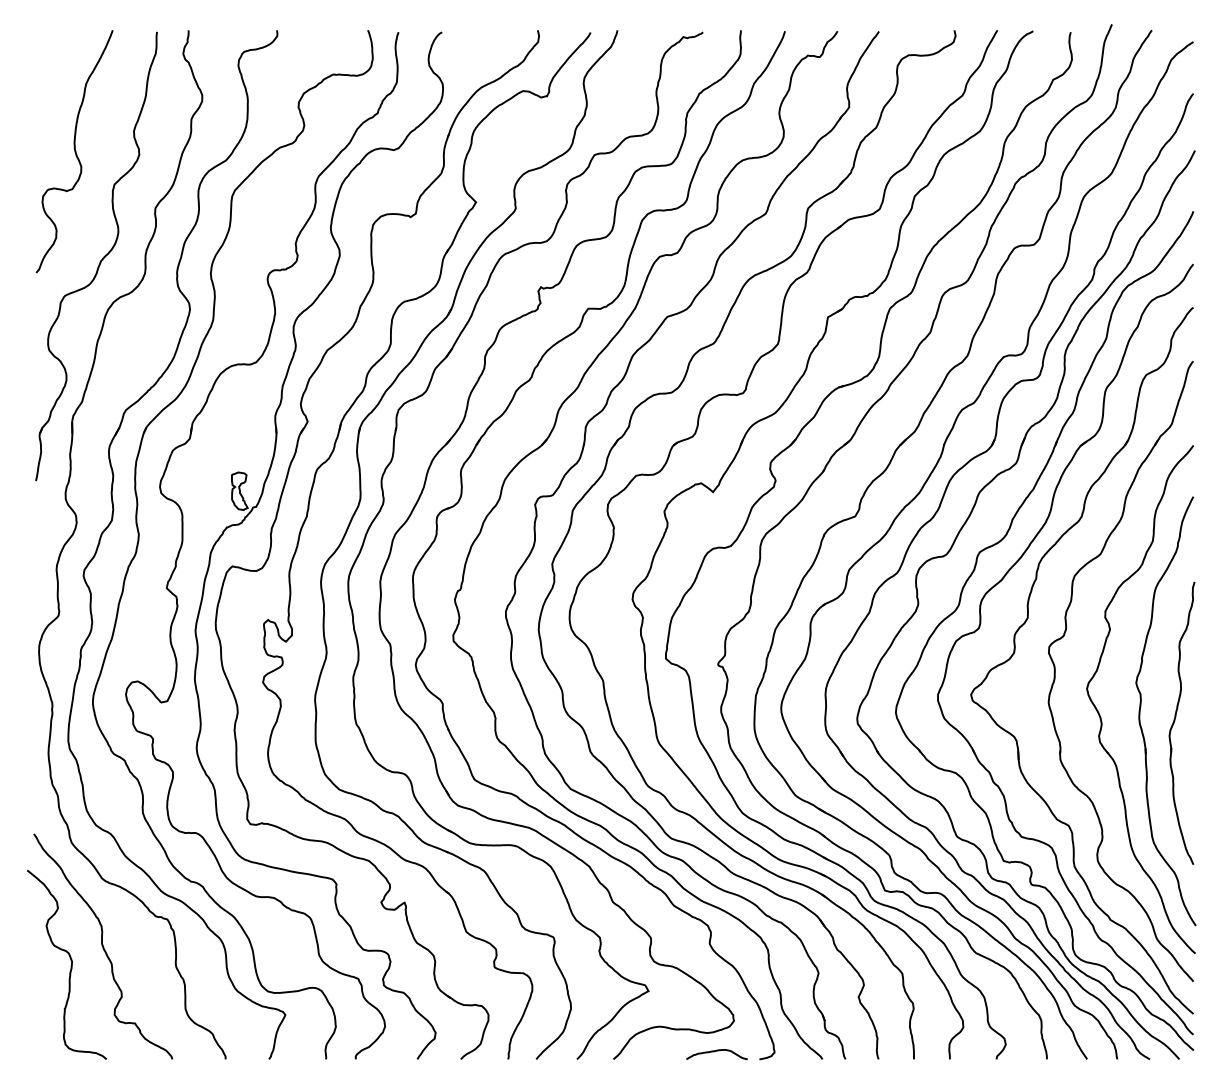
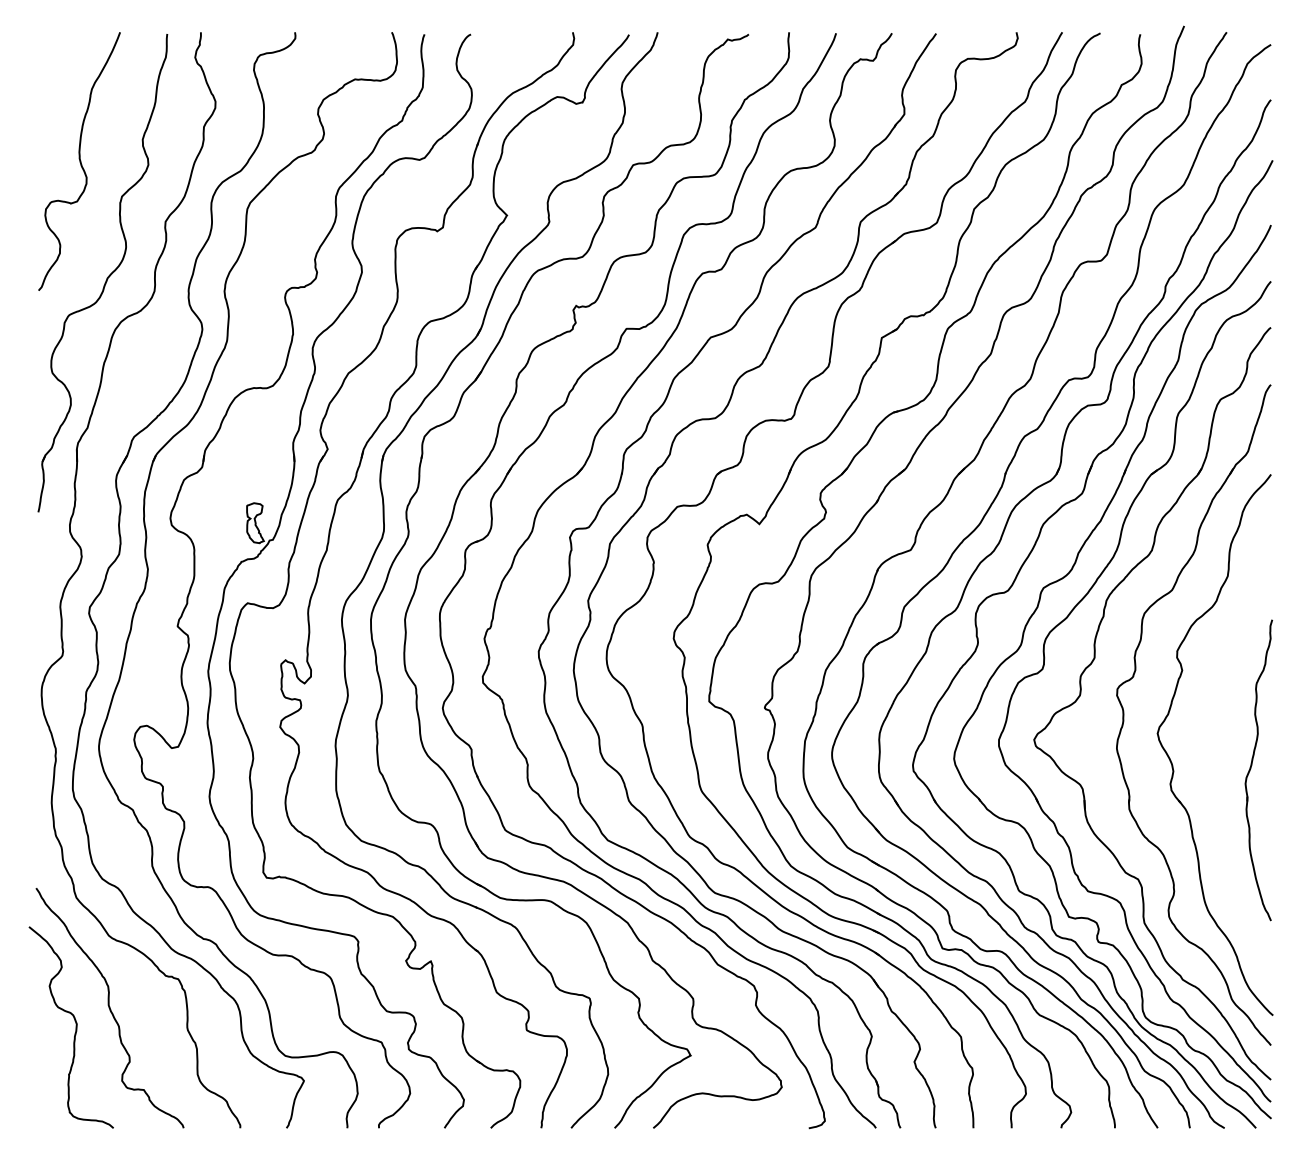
part: (1141, 707) -> (1215, 753), removed
curve: (715, 1052) -> (762, 1120), removed

